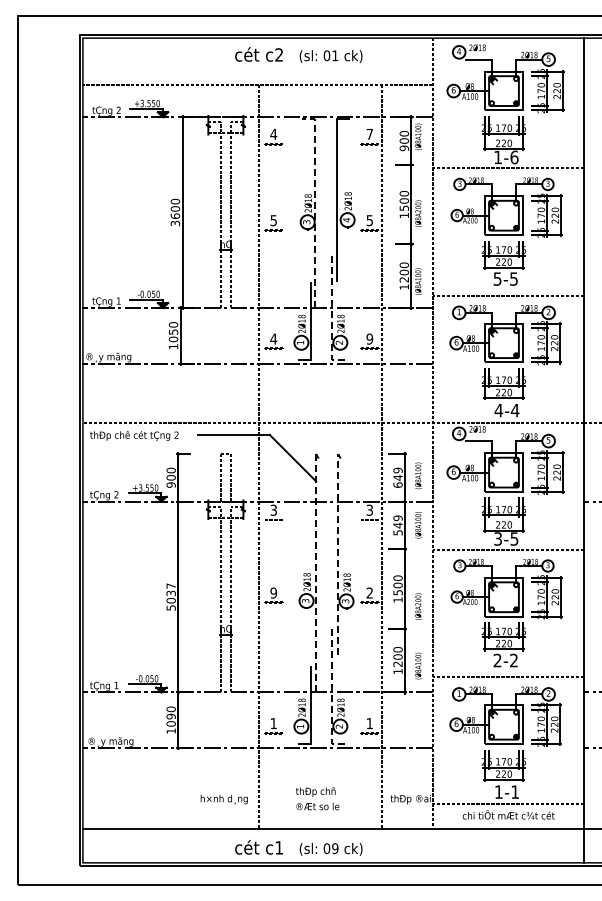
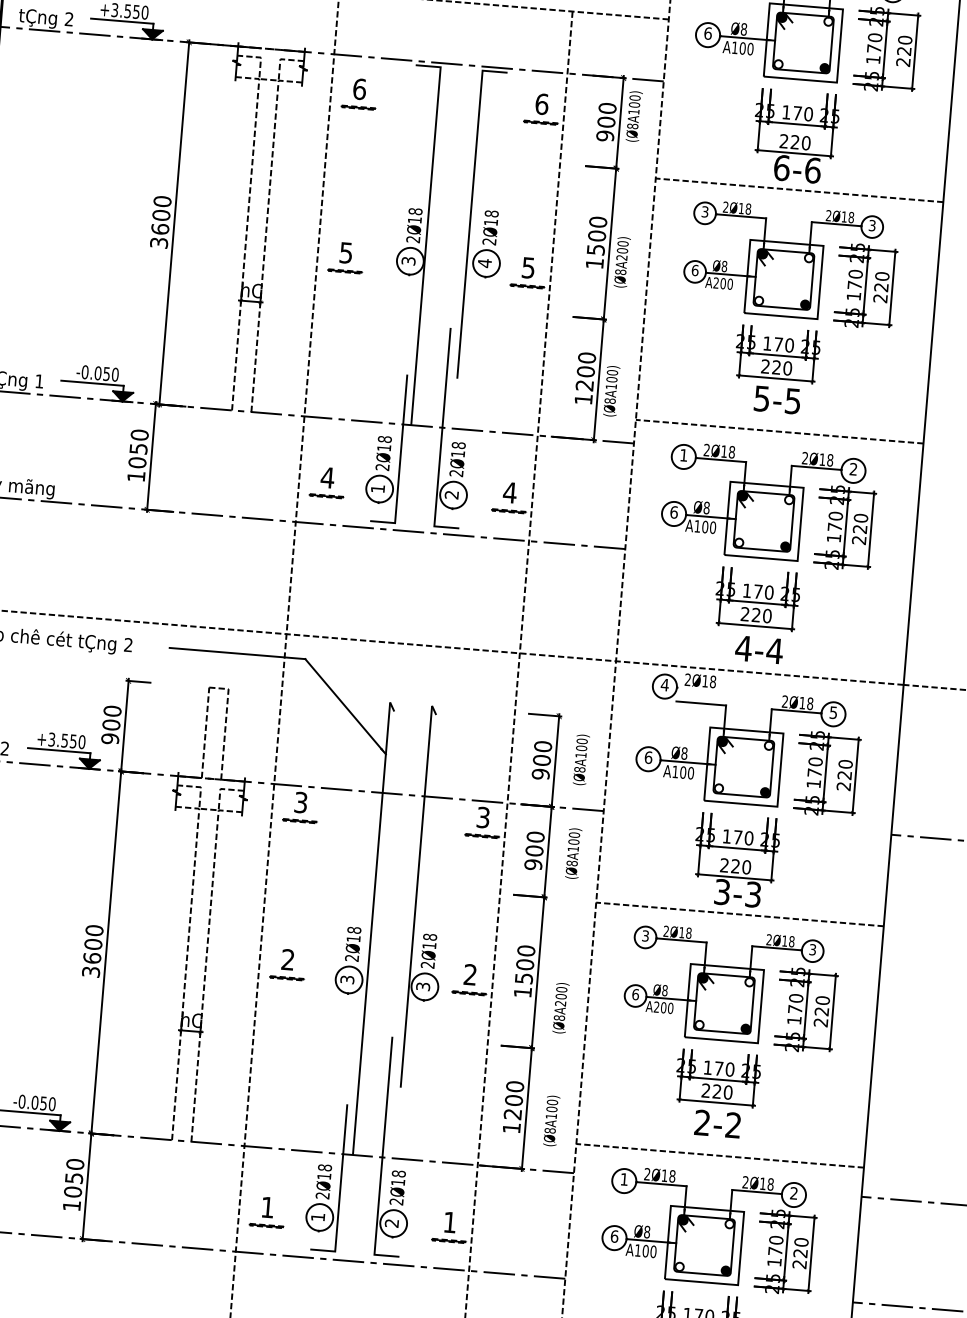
text: (273, 133) -> (359, 87), 4 -> 6
text: (369, 133) -> (541, 102), 7 -> 6
text: (498, 157) -> (782, 168), 1-6 -> 6-6
line: (315, 206) -> (427, 232), dashed -> solid
line: (331, 315) -> (441, 441), dashed -> solid
text: (369, 338) -> (509, 491), 9 -> 4
text: (397, 477) -> (540, 759), 649 -> 900
text: (397, 525) -> (533, 850), 549 -> 900
text: (514, 538) -> (753, 893), 3-5 -> 3-3
line: (338, 554) -> (416, 896), dashed -> solid
line: (316, 572) -> (372, 927), dashed -> solid
text: (273, 592) -> (287, 958), 9 -> 2
text: (170, 596) -> (91, 950), 5037 -> 3600
line: (331, 693) -> (382, 1159), dashed -> solid
text: (170, 716) -> (72, 1177), 1090 -> 1050

